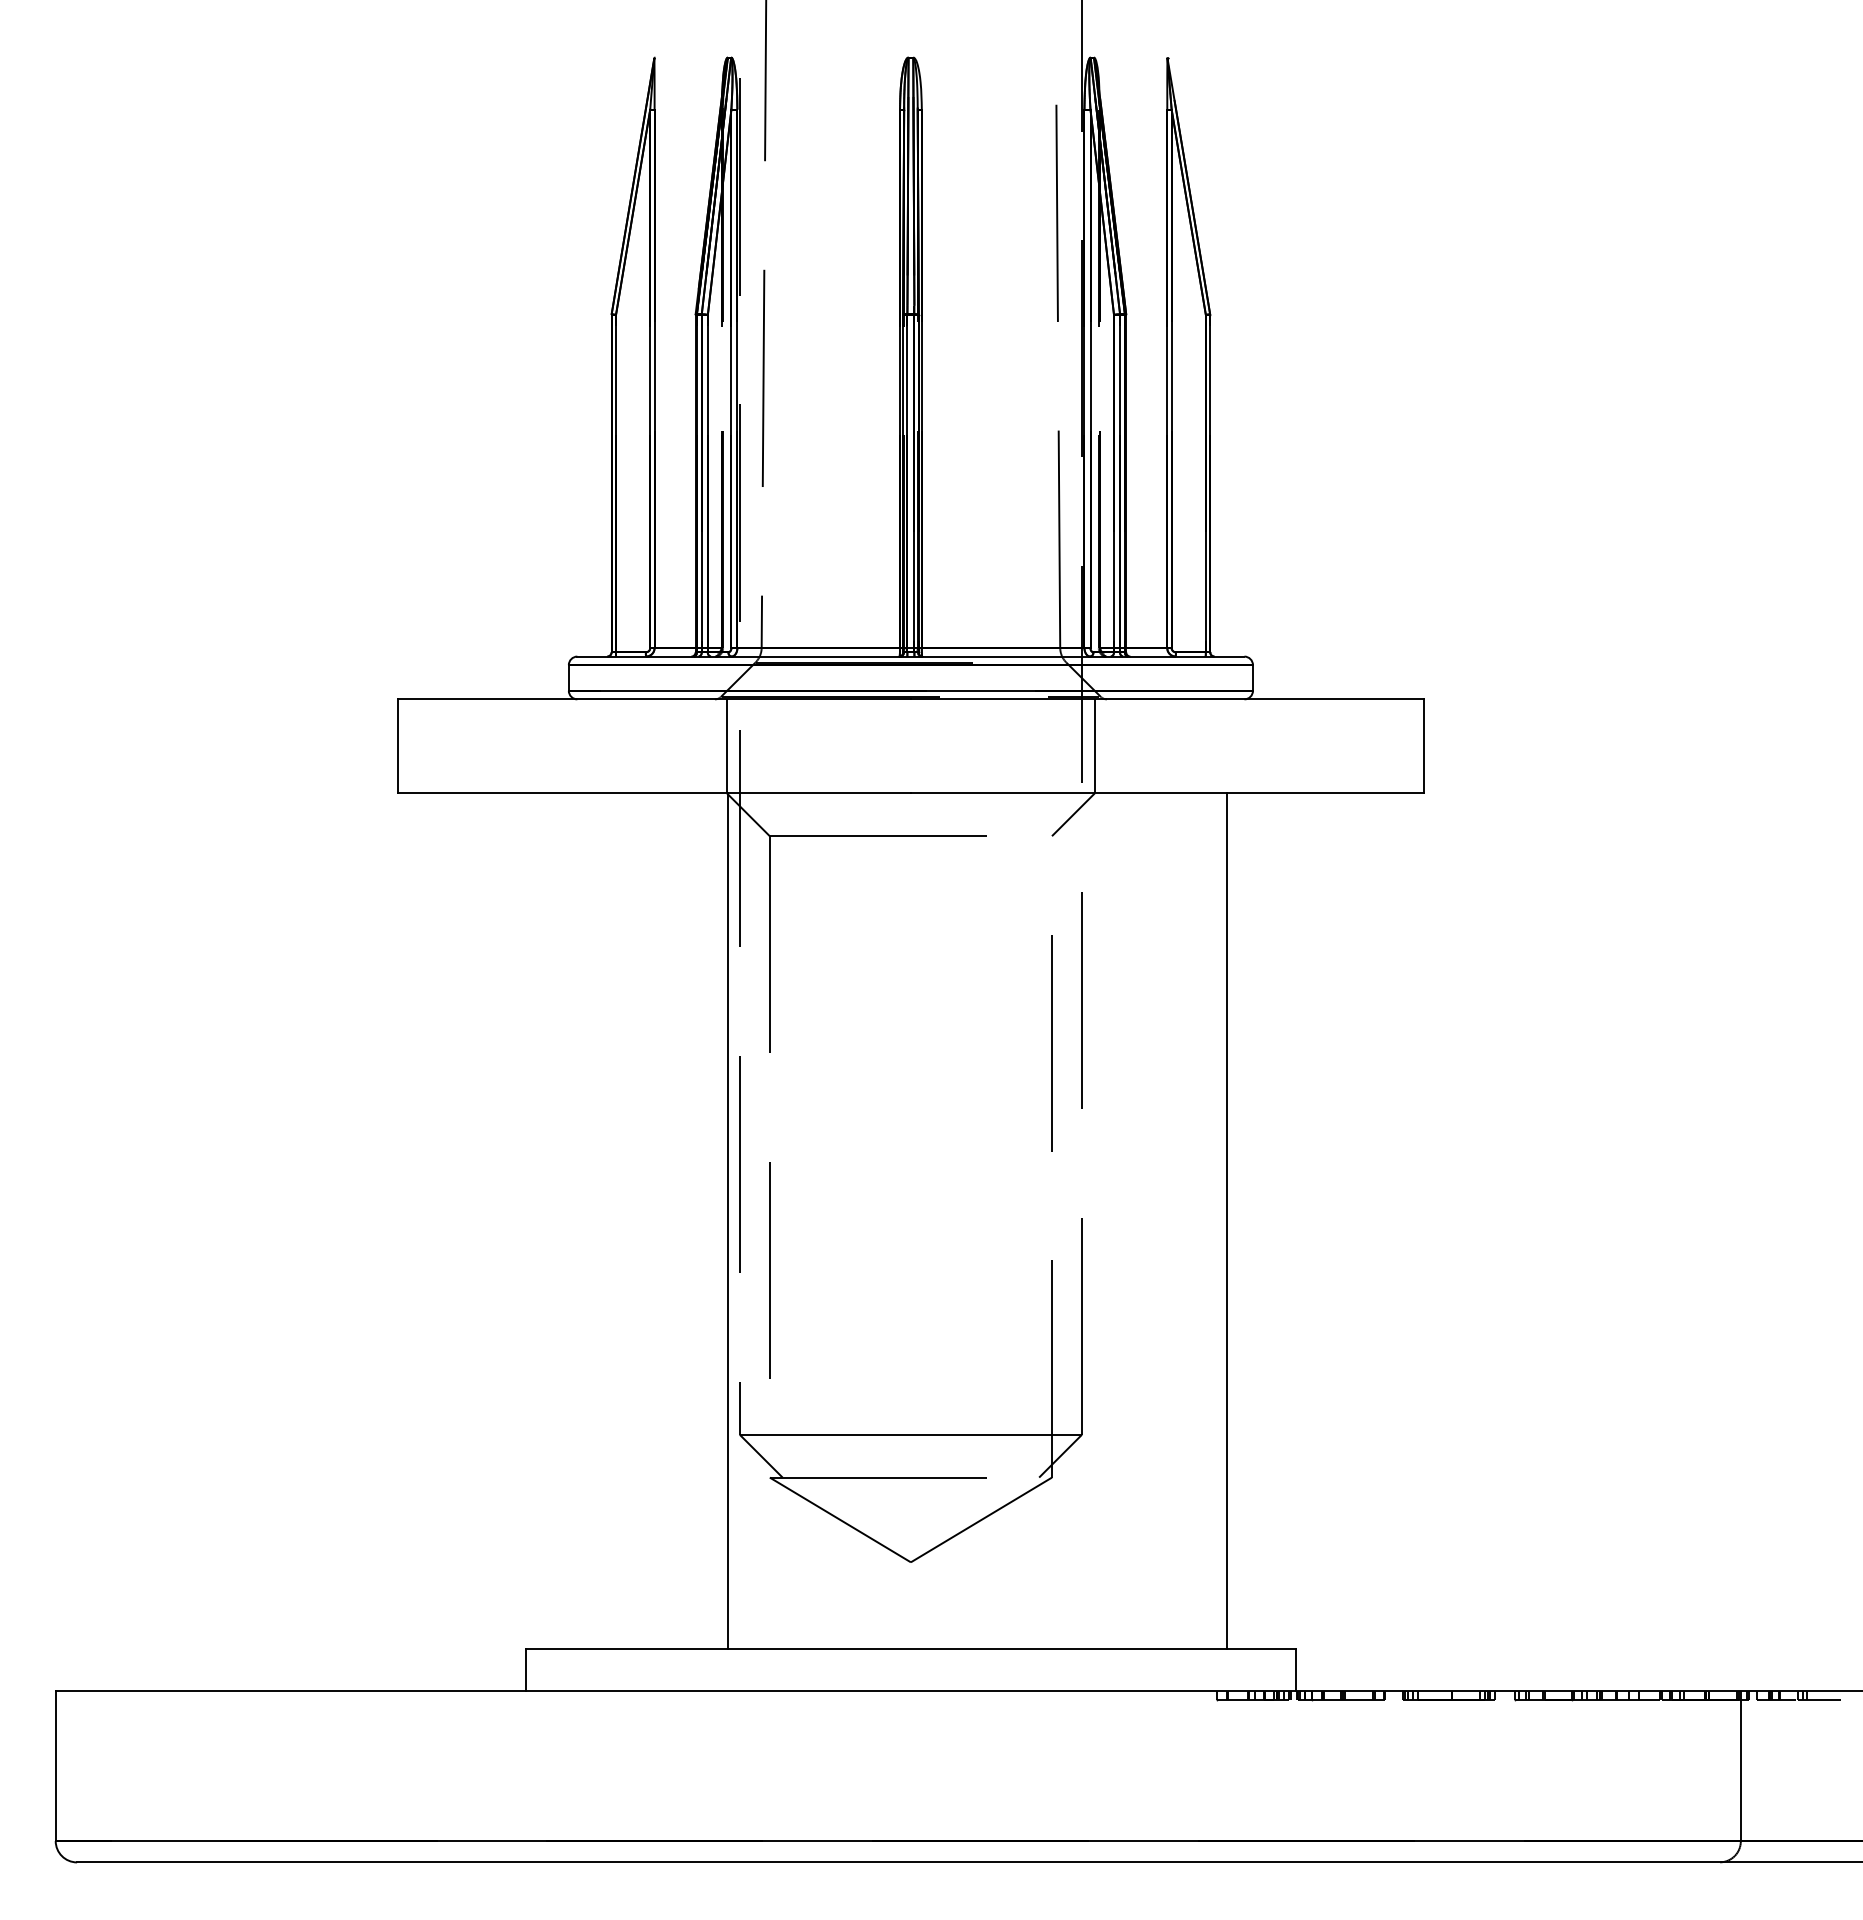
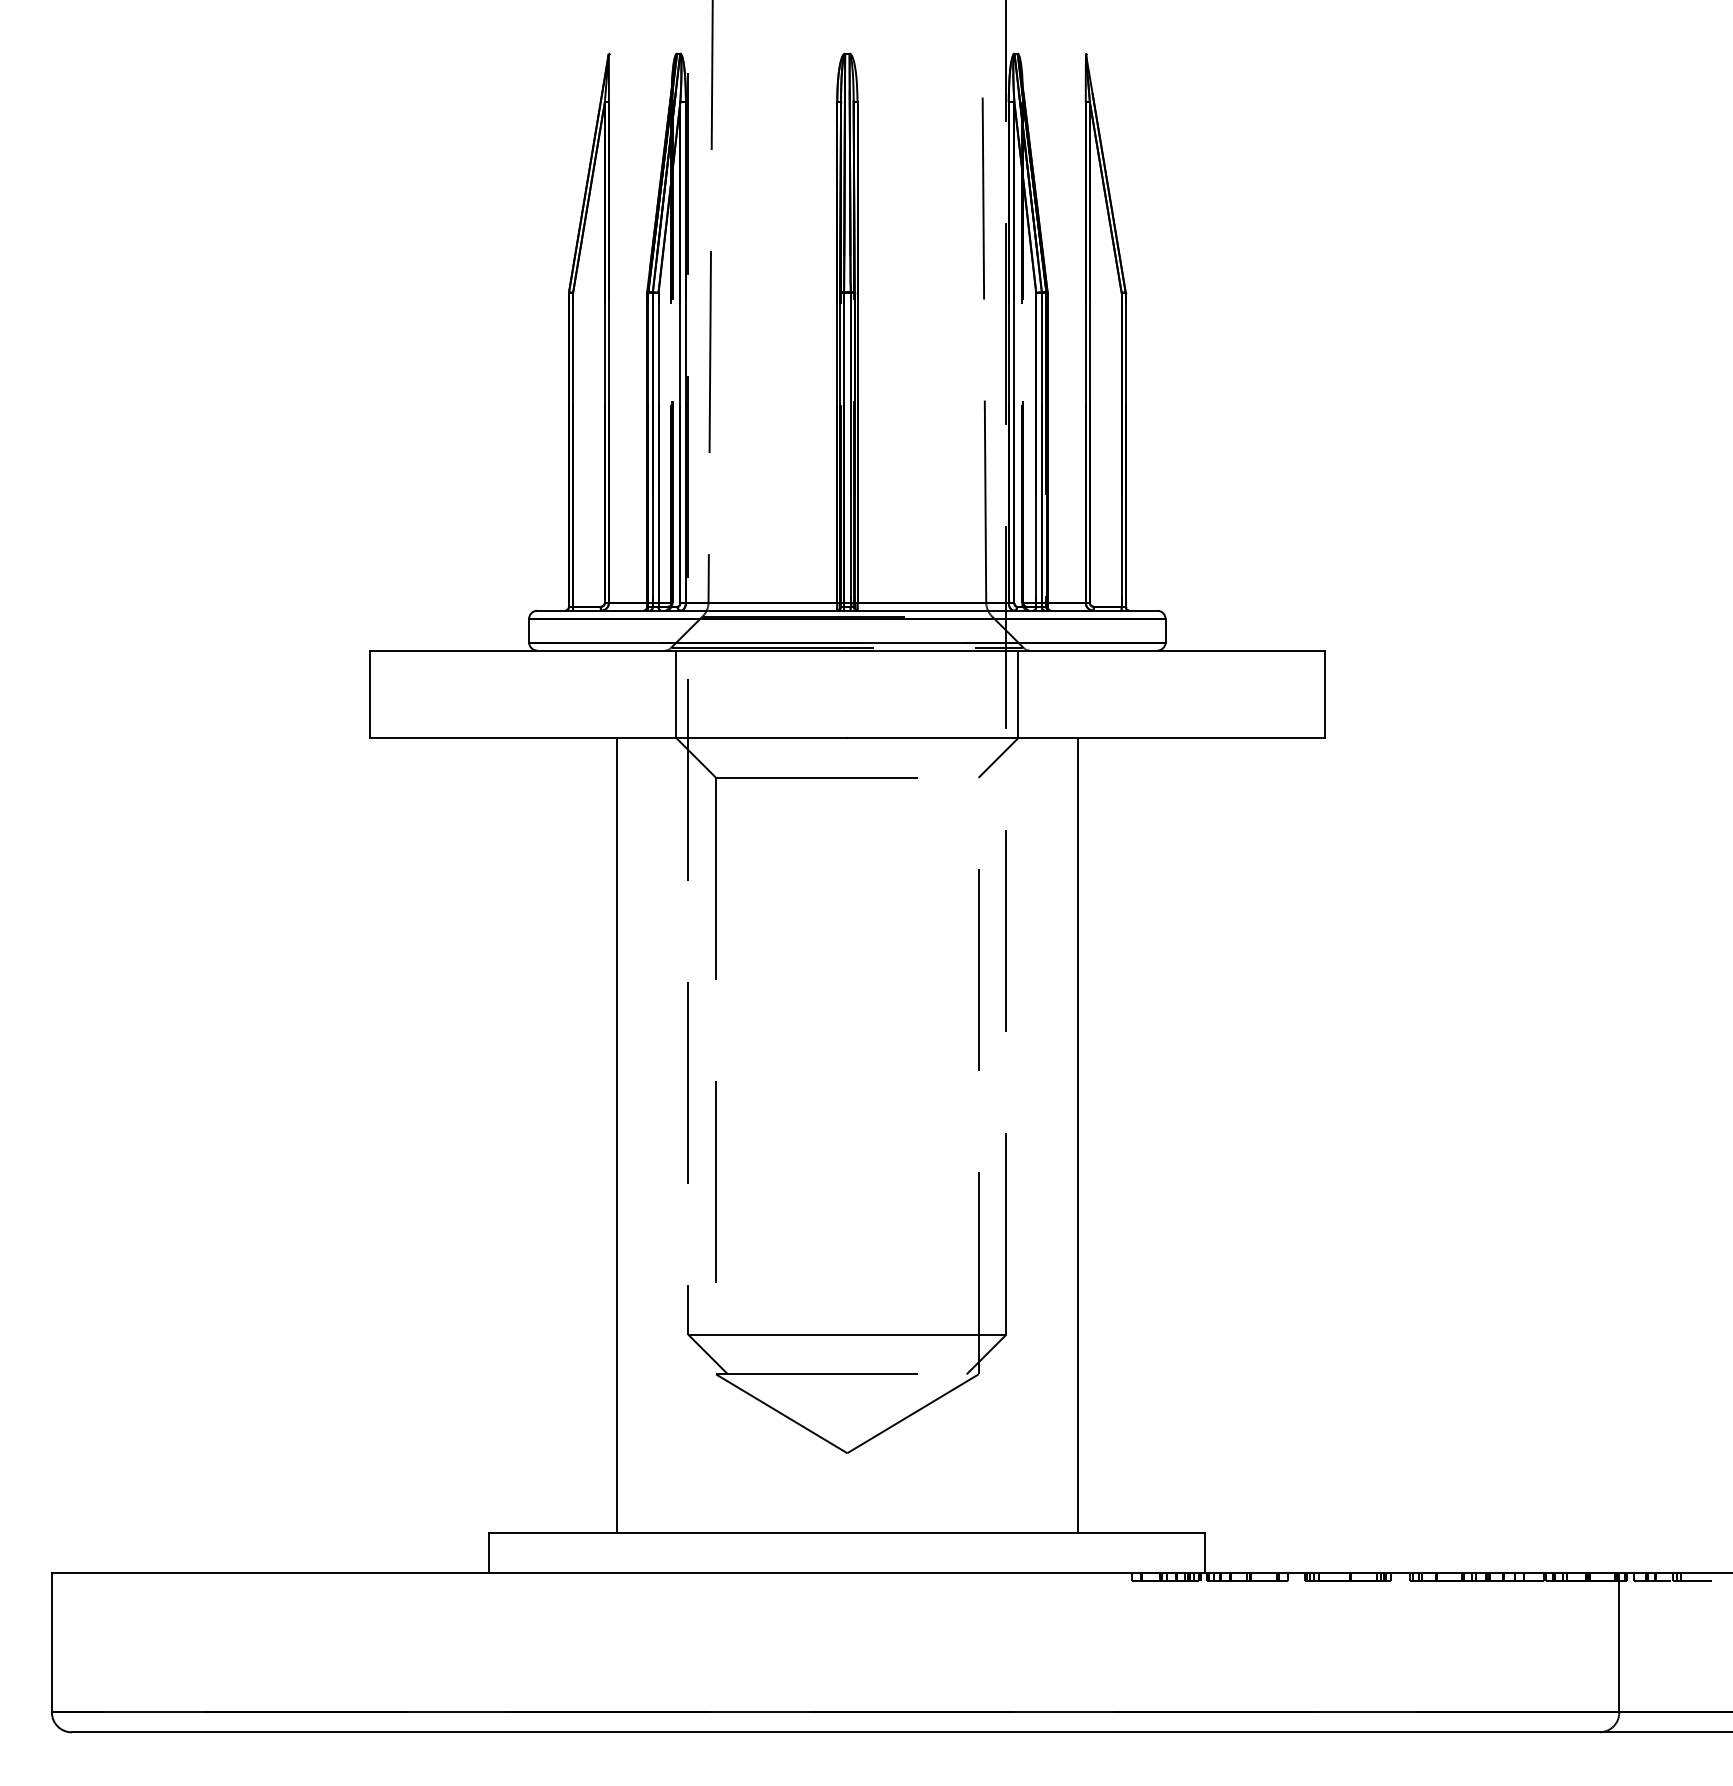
line: (727, 1220) -> (616, 1135), moved
line: (1226, 1220) -> (1077, 1135), moved

